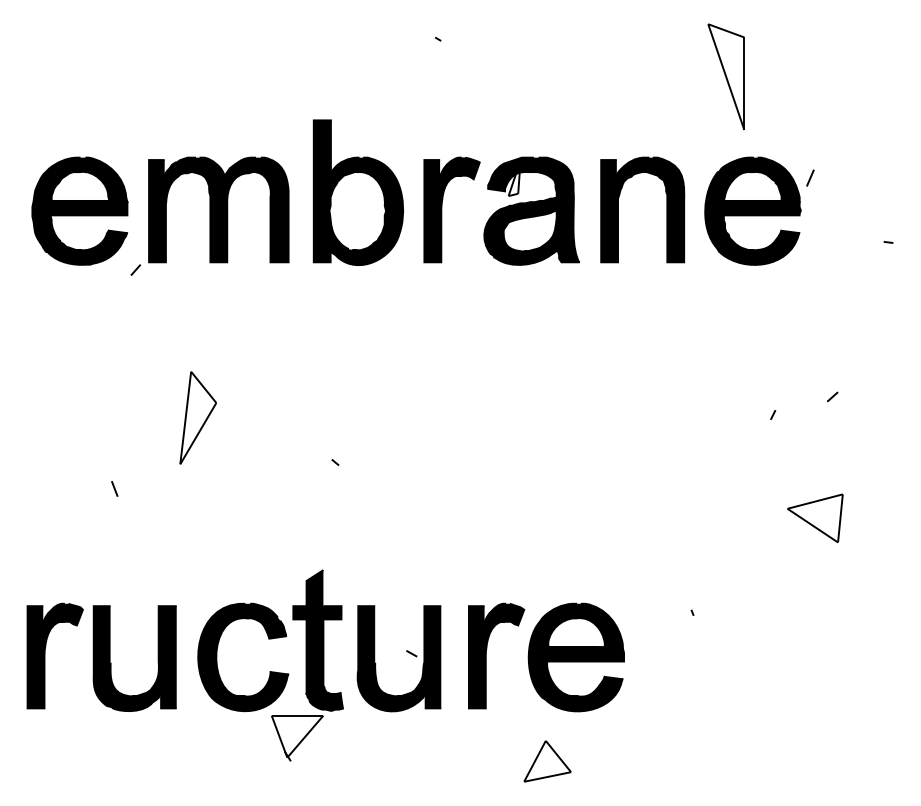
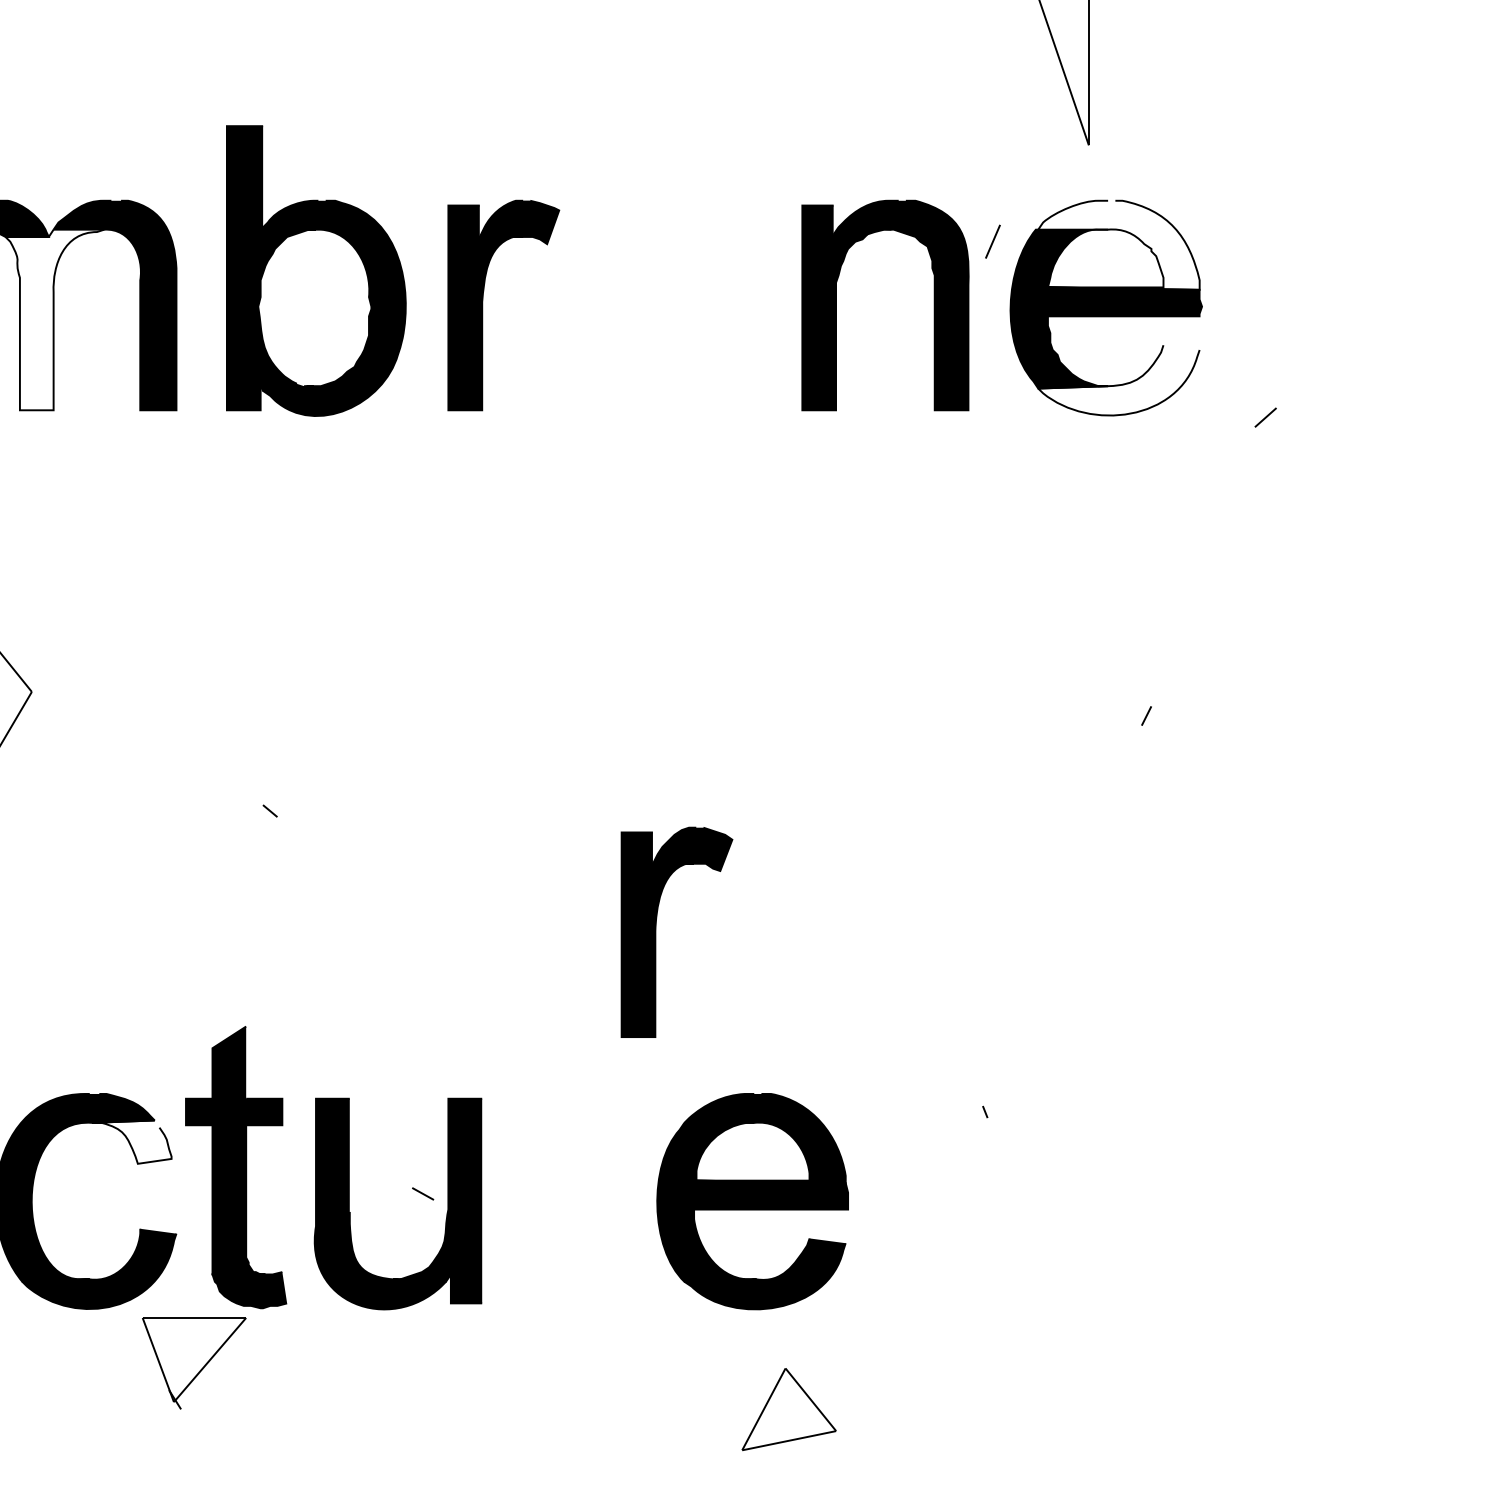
line: (810, 177) -> (993, 240), moved
fill: (759, 179) -> (1119, 244), removed
part: (531, 210) -> (662, 306), removed
fill: (227, 217) -> (54, 320), removed
line: (888, 242) -> (1377, 370), removed
fill: (759, 246) -> (1119, 378), removed
line: (832, 396) -> (1265, 416), moved
part: (815, 517) -> (1231, 921), removed
fill: (266, 627) -> (132, 1141), removed
part: (486, 655) -> (656, 931), moved
part: (547, 761) -> (788, 1409), moved

